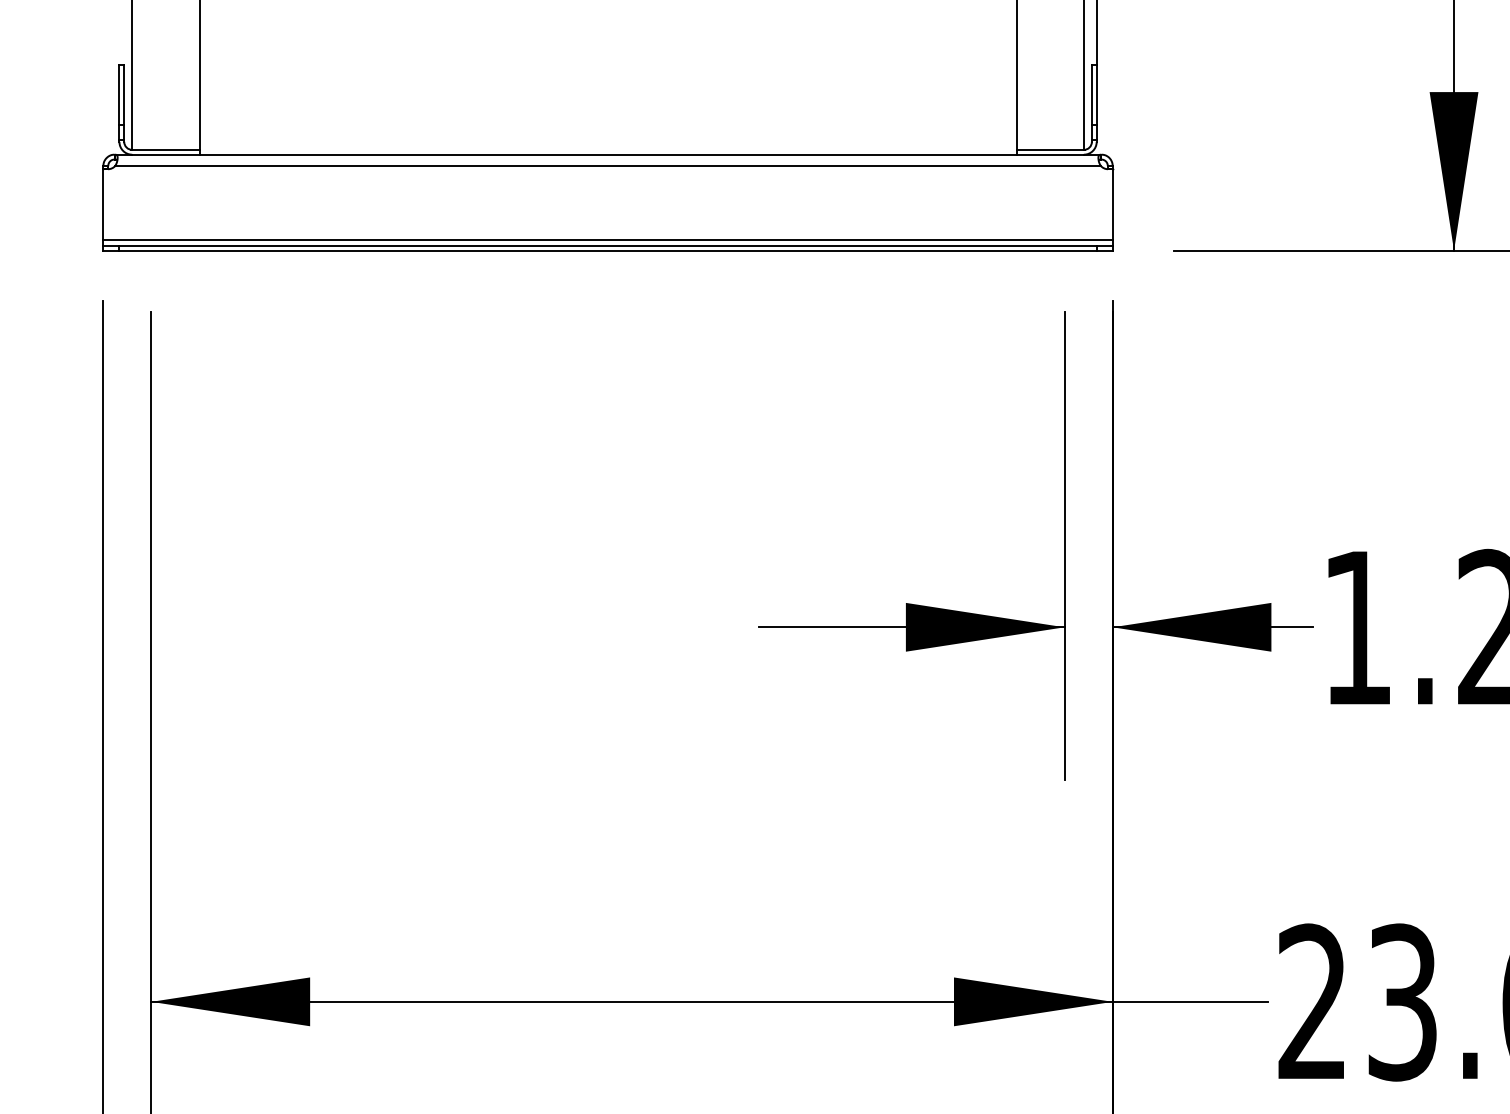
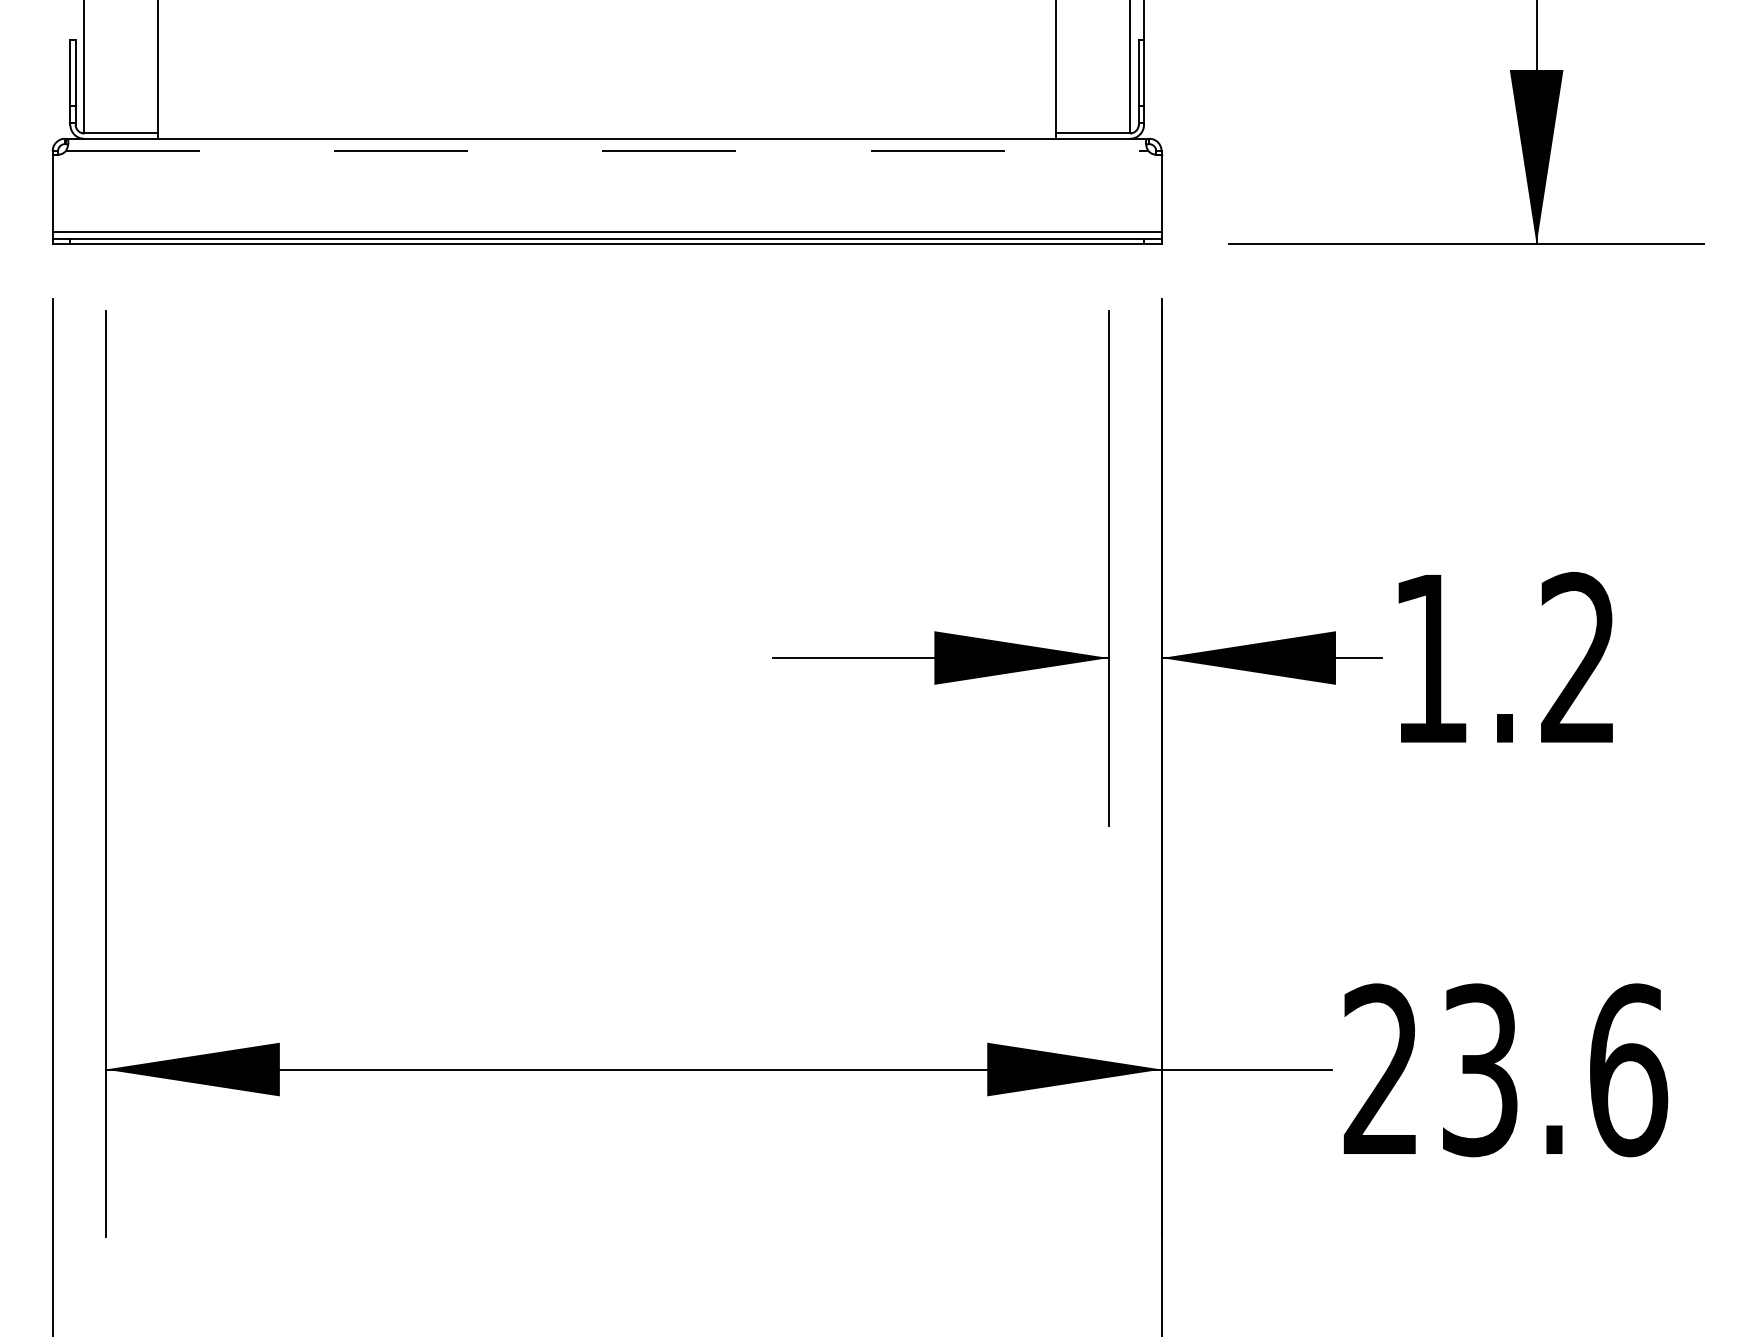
line: (608, 166) -> (607, 151), solid -> dashed

